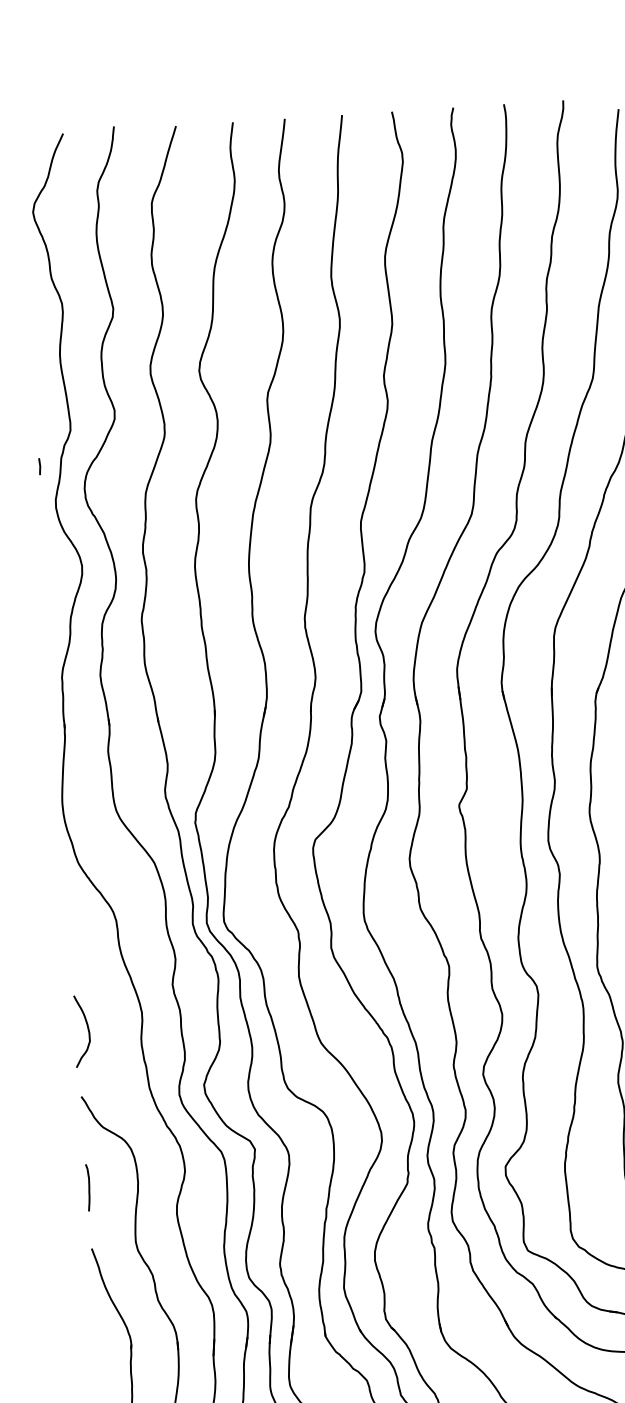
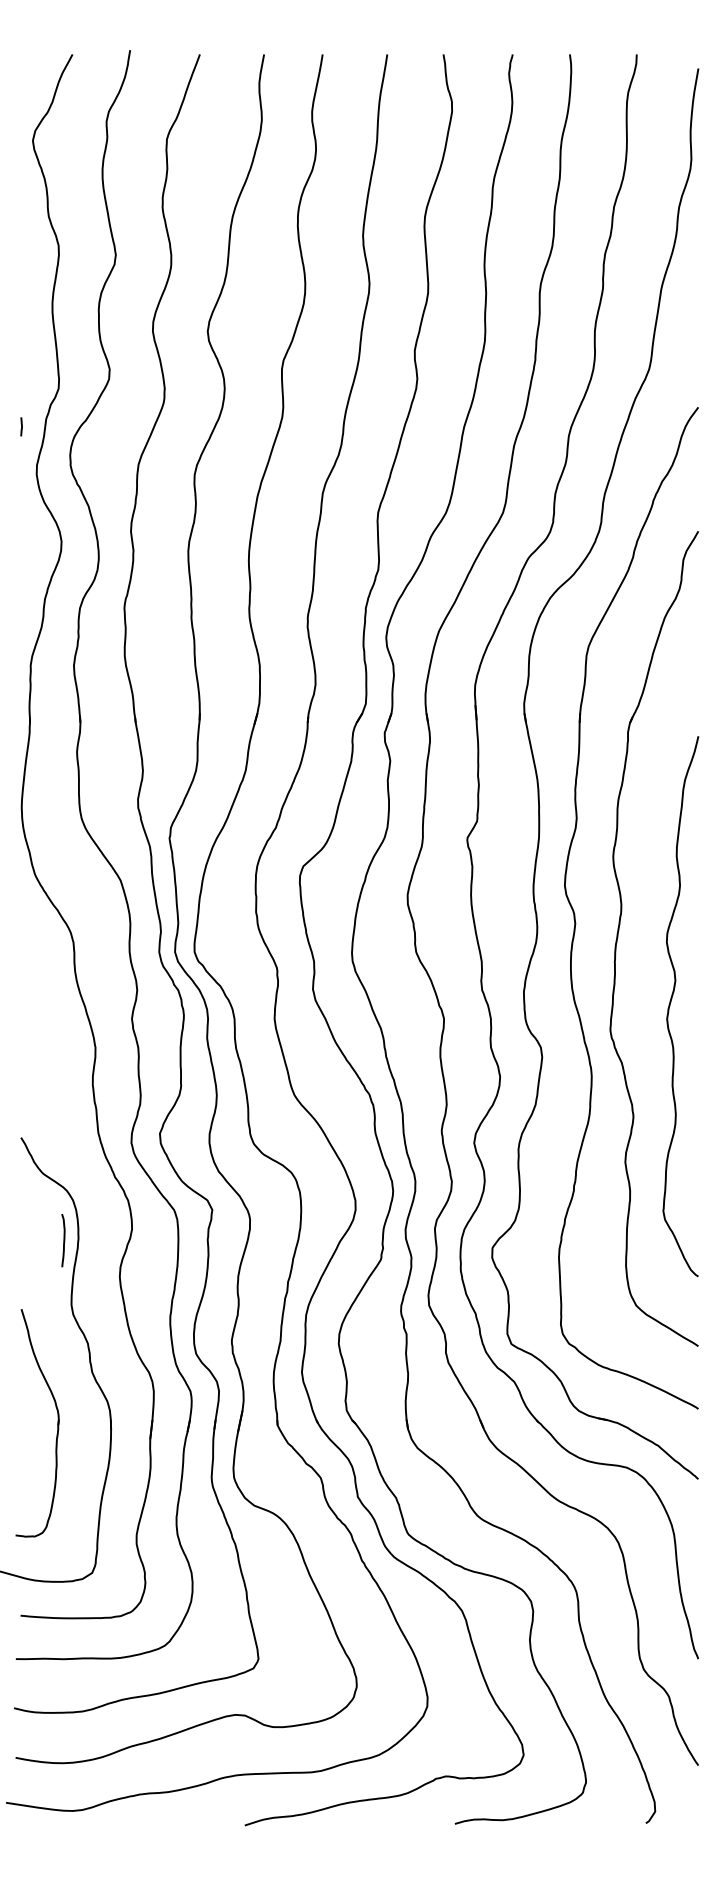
curve: (87, 1031) -> (33, 1064), removed
curve: (88, 1187) -> (63, 1240), moved

